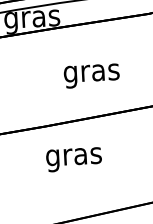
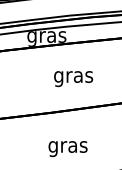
text: (91, 76) -> (73, 79), moved
text: (73, 159) -> (67, 148), moved

